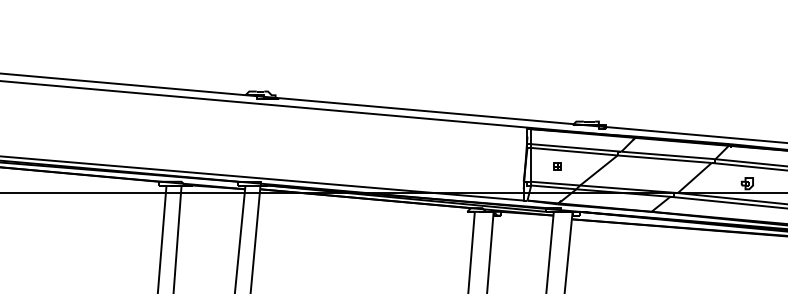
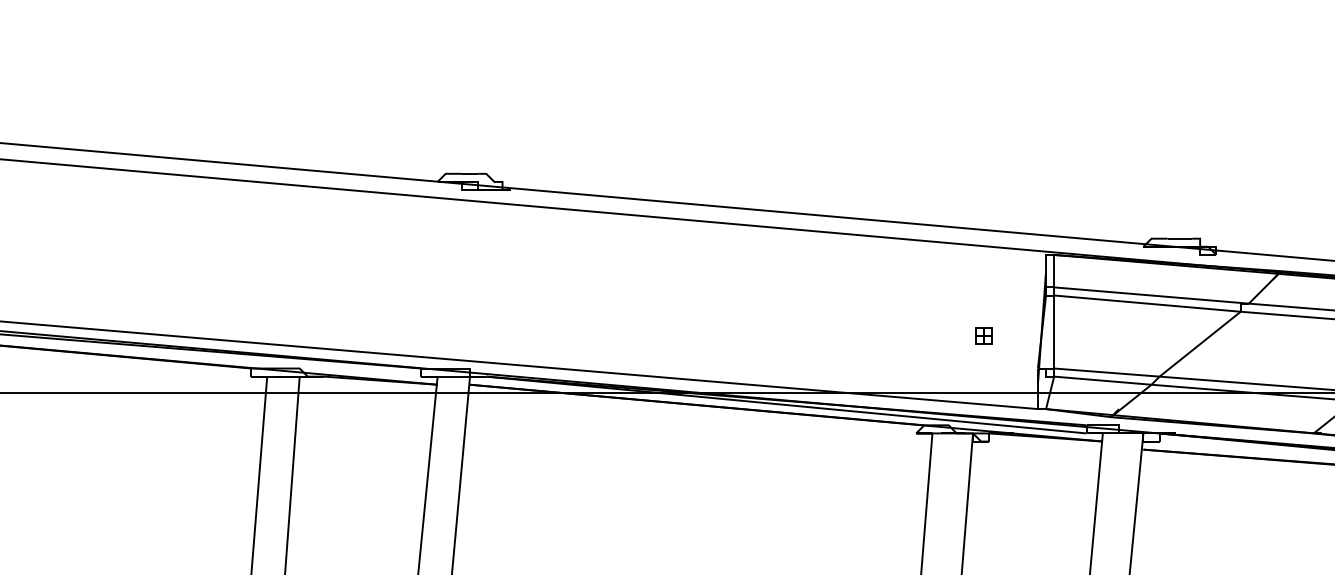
part: (557, 166) -> (983, 335), moved

